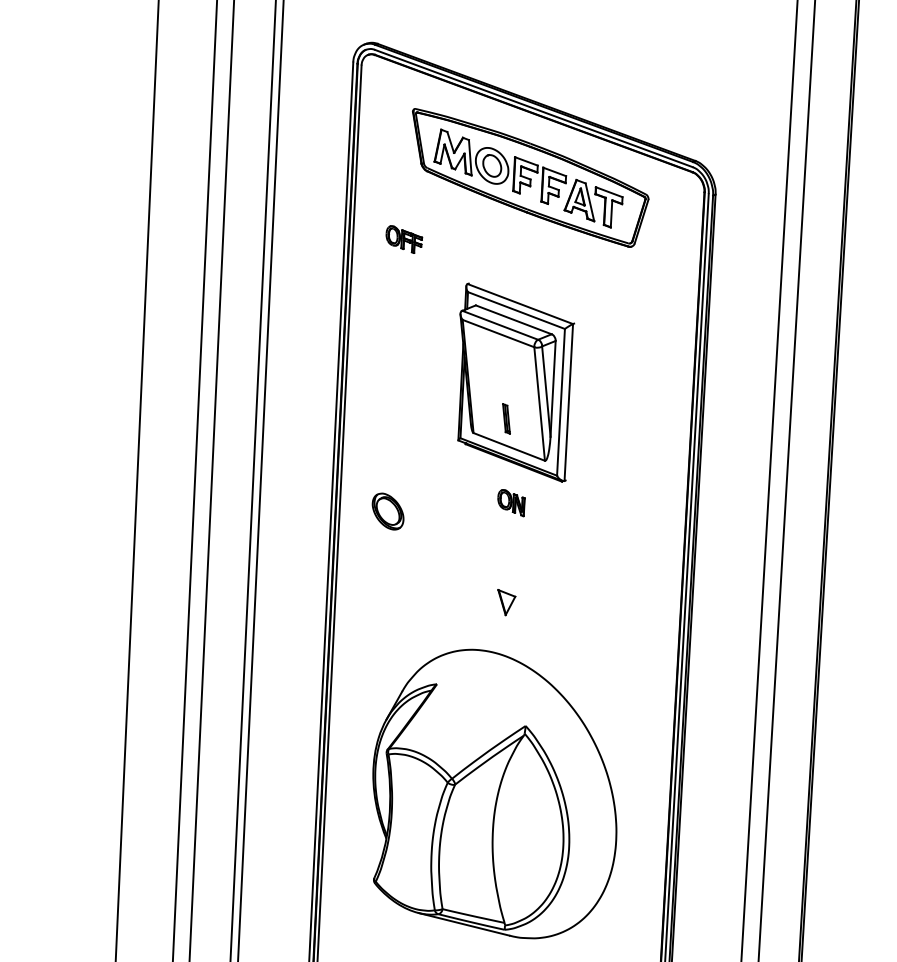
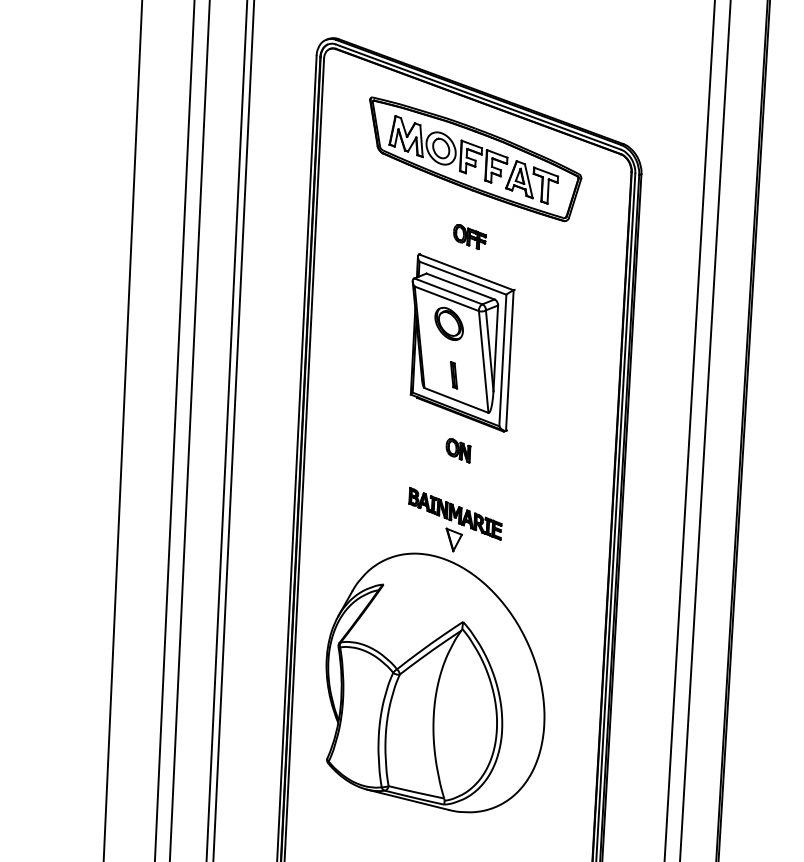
part: (404, 239) -> (470, 236), moved
part: (387, 511) -> (448, 323), moved
part: (507, 573) -> (454, 513), added
part: (494, 793) -> (435, 682), moved

